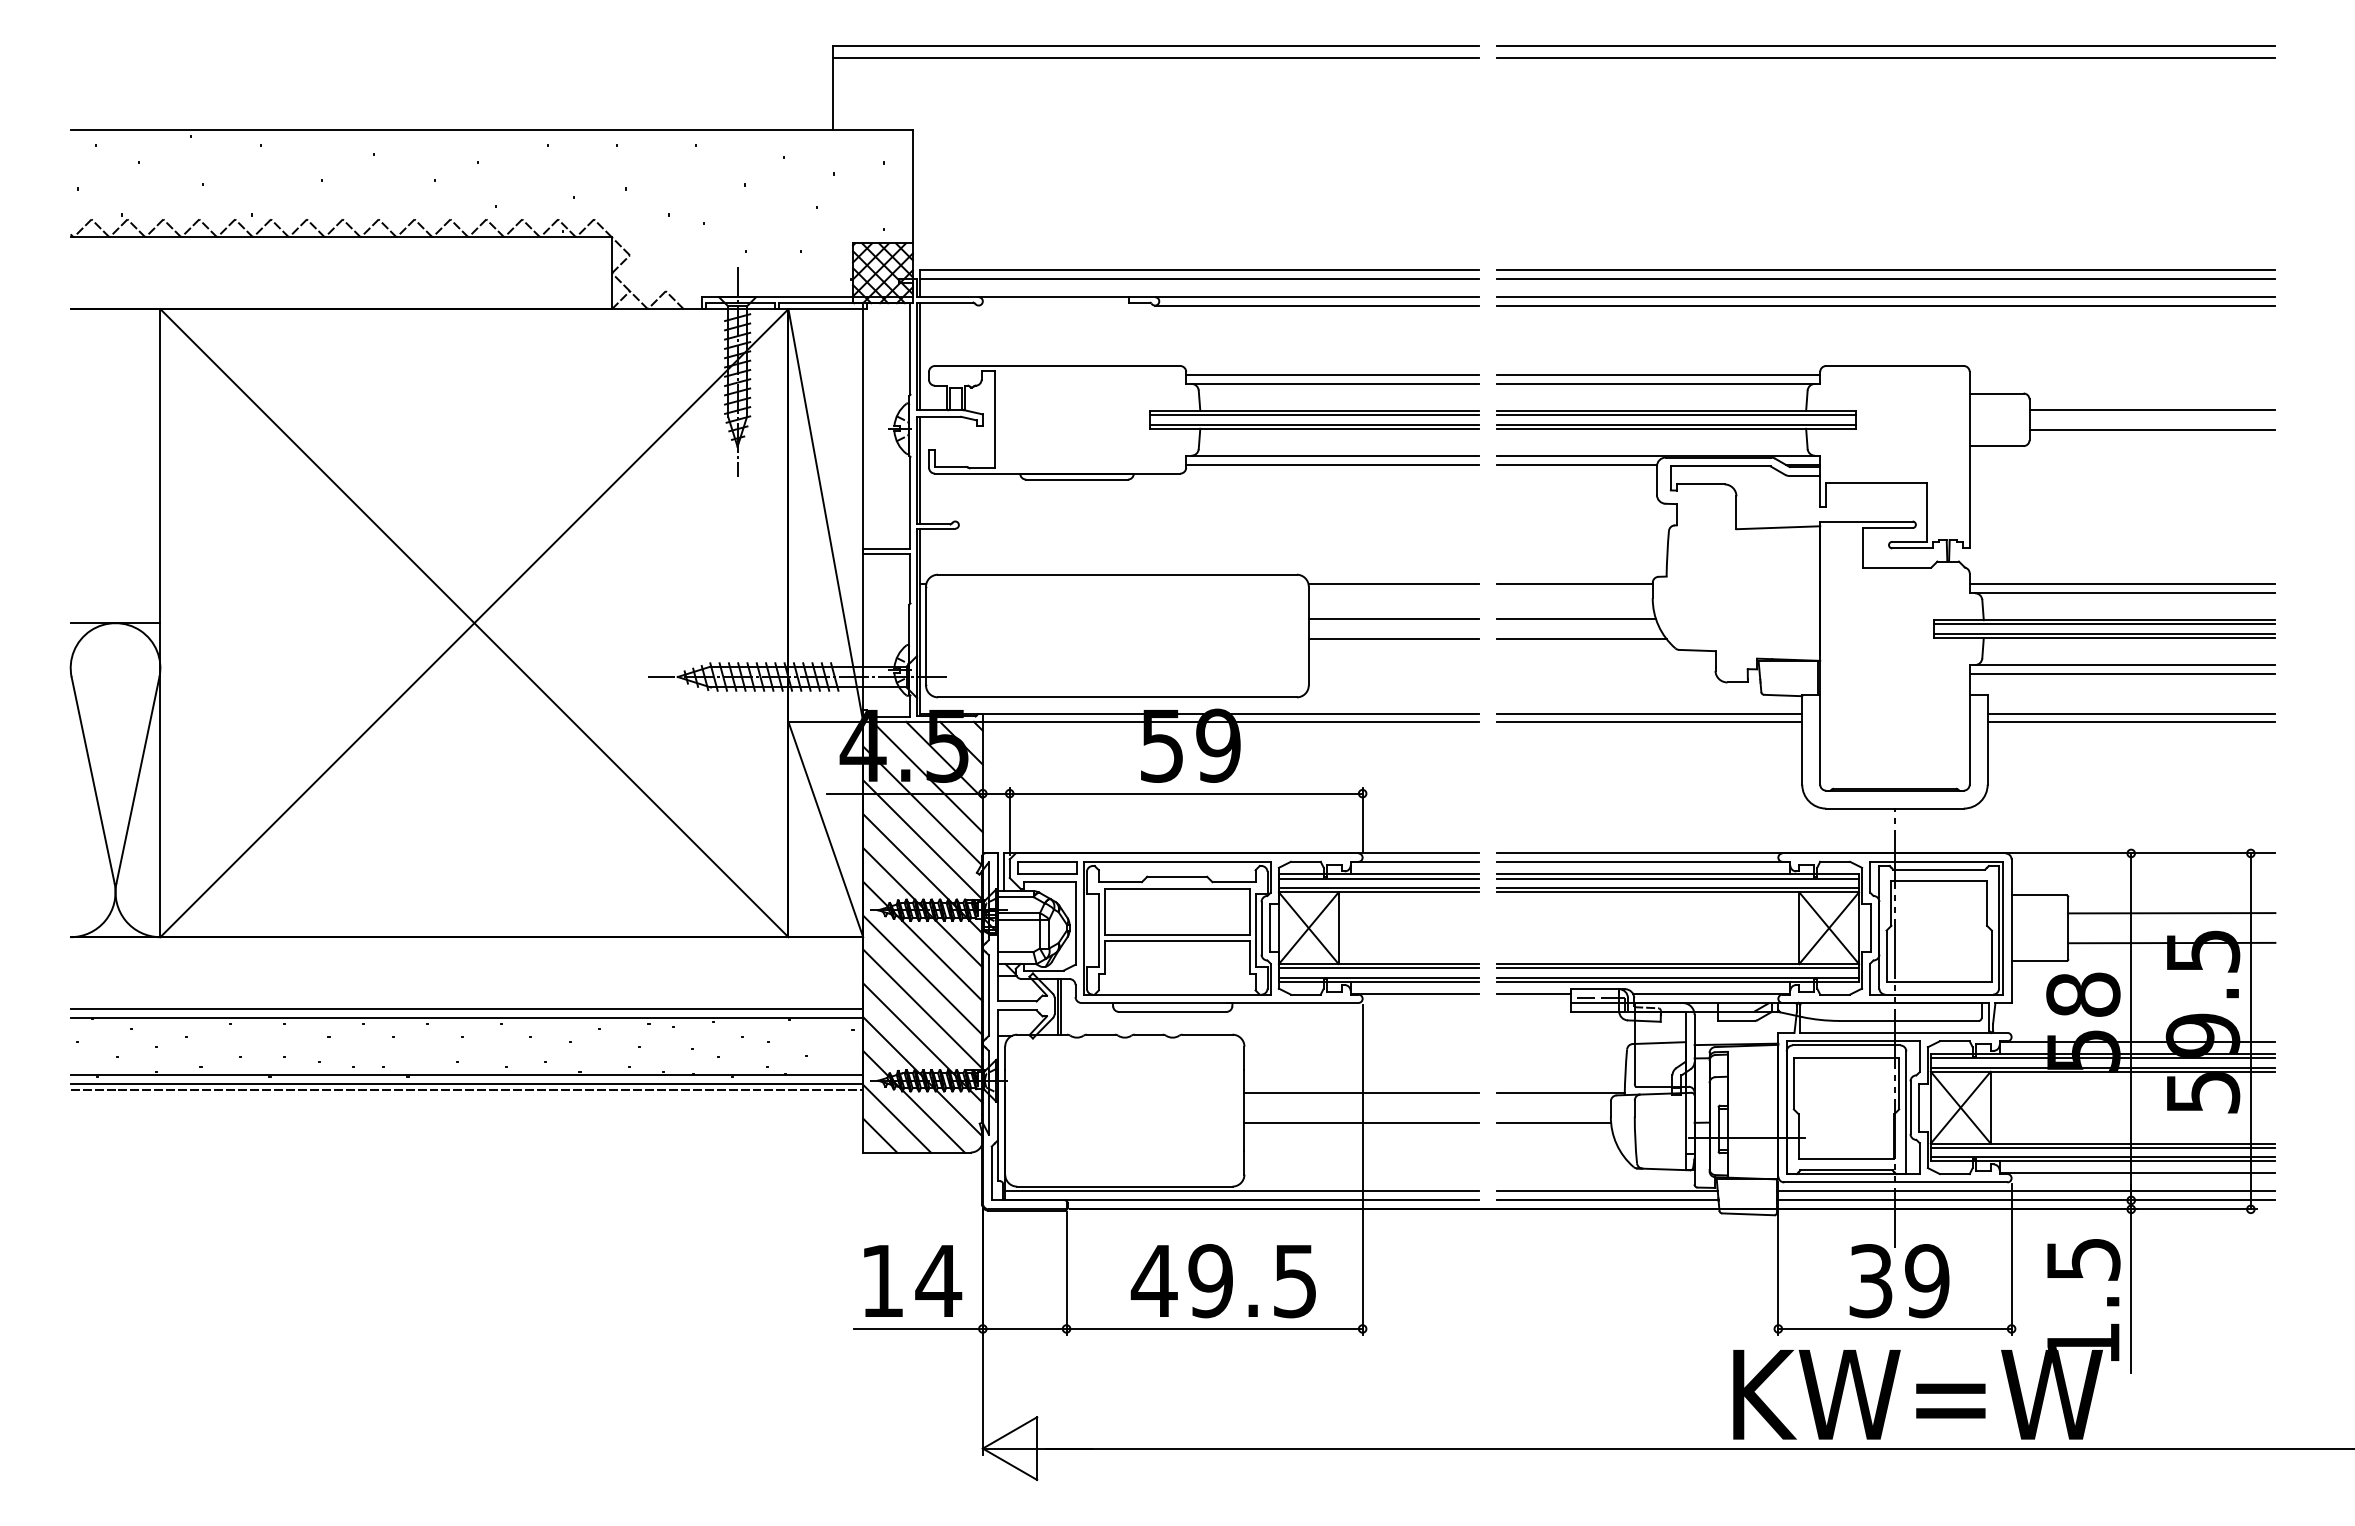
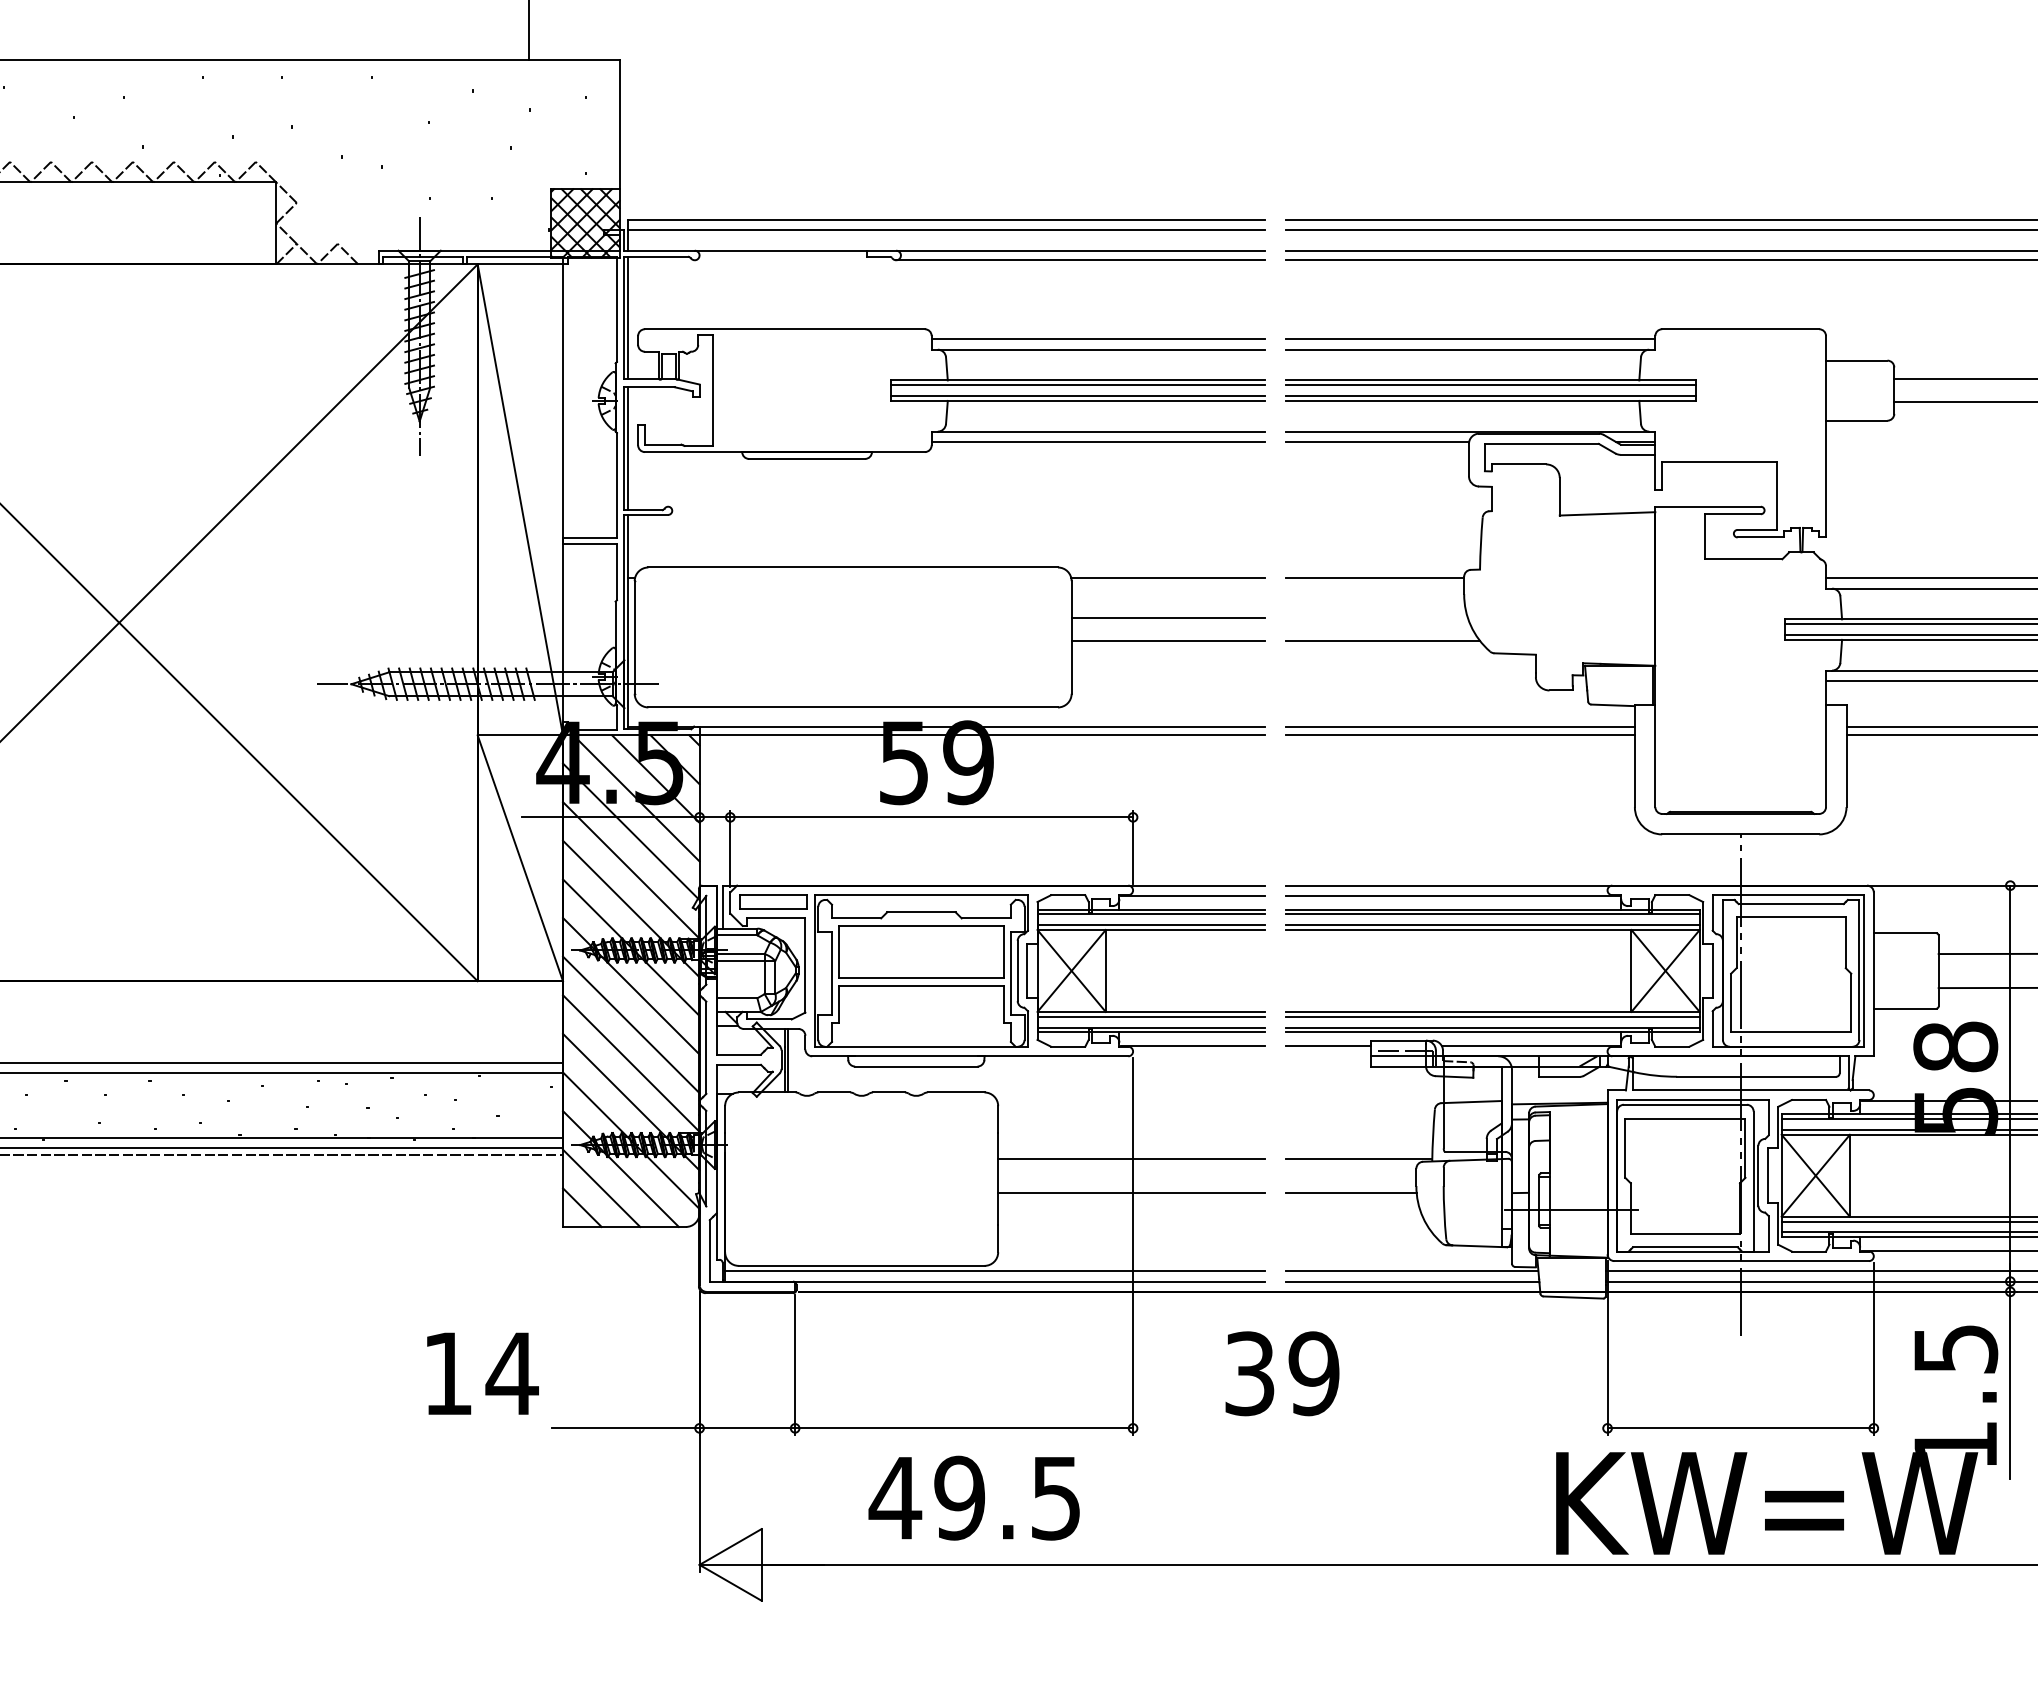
line: (1575, 619) -> (1376, 618), removed
text: (913, 1280) -> (483, 1373), moved
text: (1222, 1281) -> (973, 1498), moved
text: (1899, 1281) -> (1282, 1374), moved

